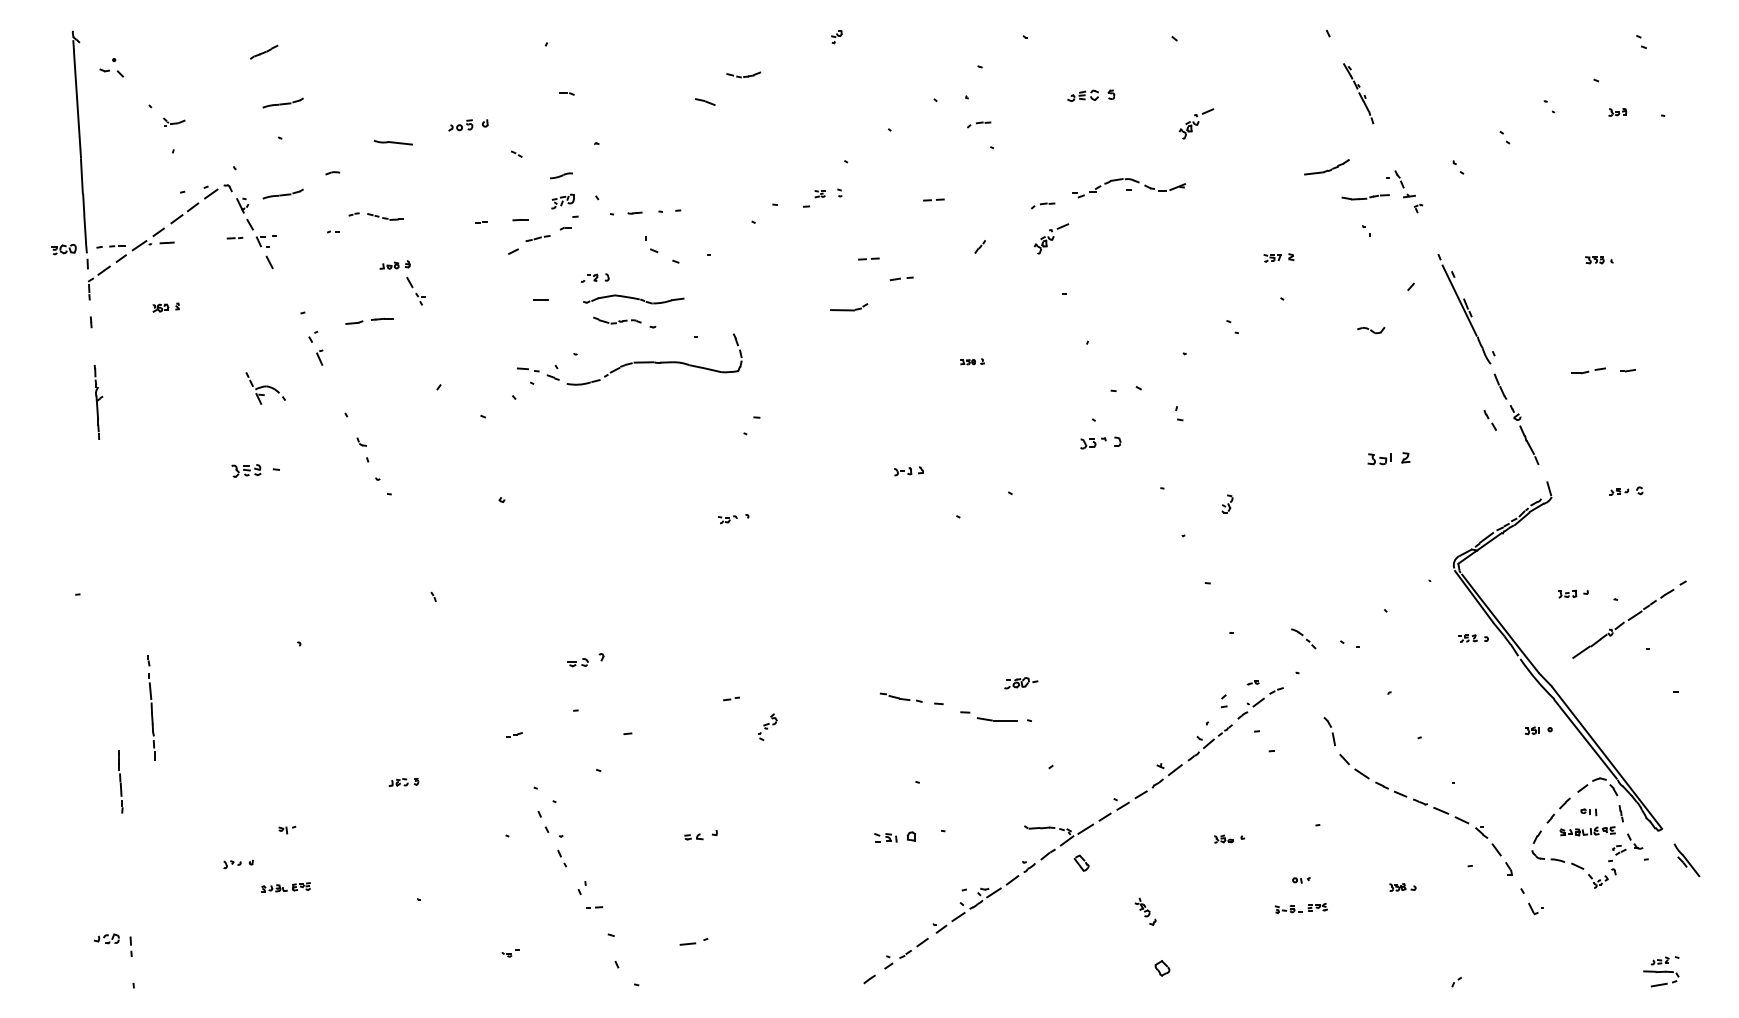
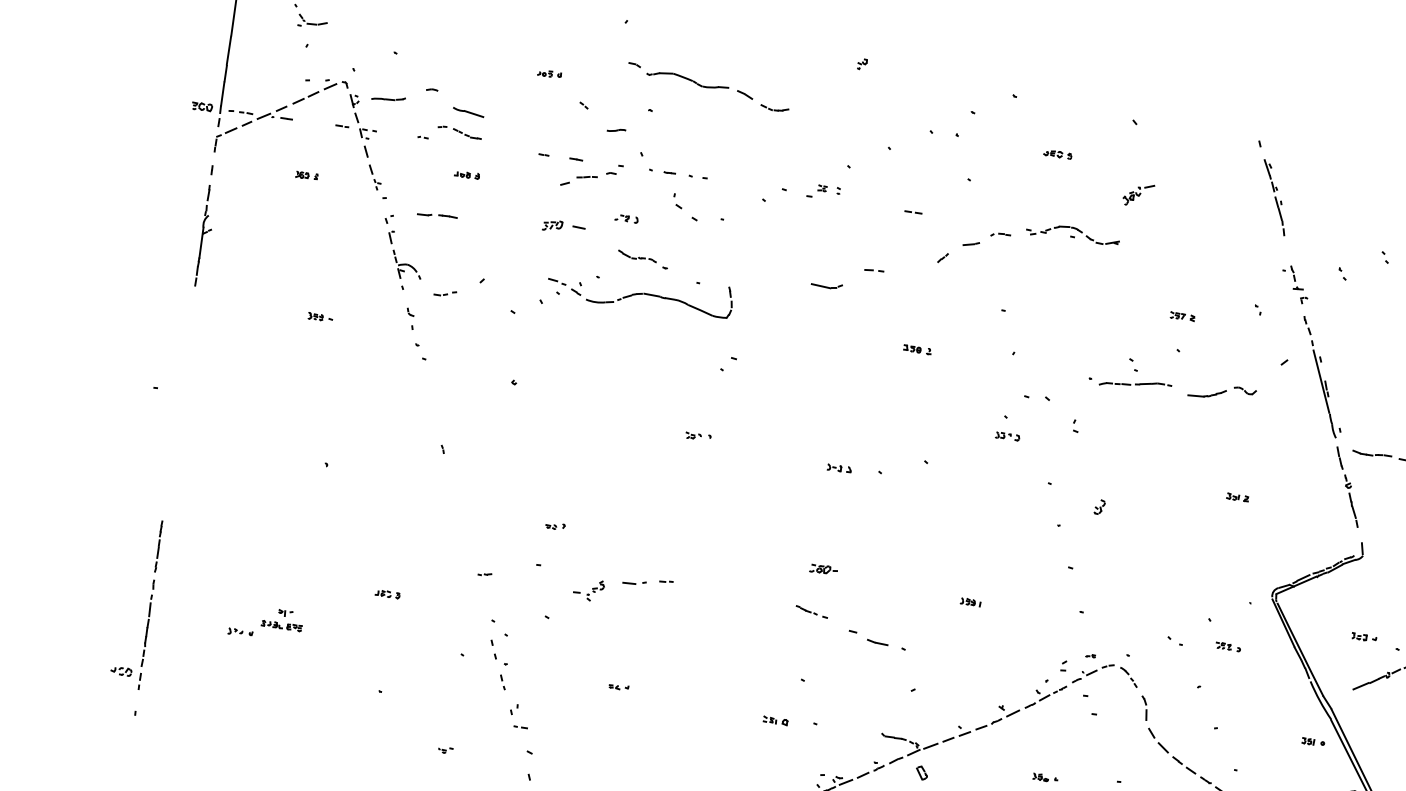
part: (743, 74) -> (774, 108), moved
part: (1358, 93) -> (1274, 197), size x1.43
part: (1090, 95) -> (1057, 154), size x0.71
part: (282, 102) -> (403, 24), removed
part: (174, 122) -> (312, 22), size x1.67
part: (979, 124) -> (962, 159), removed
part: (467, 125) -> (549, 74), size x0.71
part: (392, 142) -> (467, 112), moved
part: (1326, 167) -> (1206, 393), moved
part: (1365, 197) -> (1371, 454), moved
part: (562, 201) -> (552, 225), moved
line: (1010, 223) -> (971, 244), added
part: (1051, 238) -> (1002, 263), removed
line: (866, 258) -> (849, 248), removed
part: (415, 290) -> (374, 177), moved
part: (633, 299) -> (687, 80), moved
part: (165, 307) -> (306, 175), moved
part: (1239, 350) -> (1135, 385), added
part: (972, 361) -> (917, 349), size x1.43
part: (265, 388) -> (406, 266), moved
part: (98, 402) -> (204, 236), size x1.67
part: (397, 411) -> (444, 293), added
part: (1489, 420) -> (1306, 325), moved
part: (1100, 442) -> (1007, 436), size x0.71
part: (1388, 458) -> (1237, 497), size x0.62
part: (255, 470) -> (319, 317), size x0.62
part: (908, 471) -> (838, 468), moved
part: (1303, 638) -> (1128, 677), moved
part: (1473, 638) -> (1228, 647), moved
part: (1097, 648) -> (970, 602), added
part: (586, 660) -> (555, 526), size x0.62
part: (1021, 683) -> (823, 570), moved
part: (911, 699) -> (811, 612), size x0.62
part: (151, 707) -> (147, 623), moved
part: (996, 718) -> (877, 641), size x0.62
part: (767, 726) -> (595, 590), moved
part: (700, 835) -> (618, 686), size x0.71
part: (895, 836) -> (775, 720), size x0.71
part: (285, 887) -> (281, 625), moved
part: (693, 941) -> (634, 582), moved

